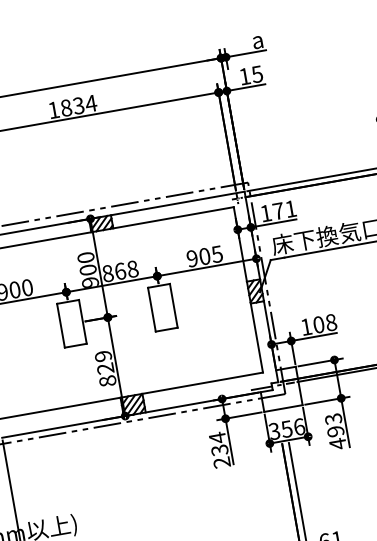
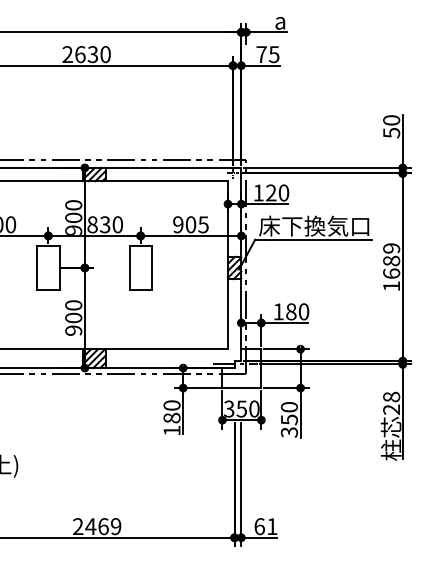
text: (244, 76) -> (261, 54), 15 -> 75
text: (72, 106) -> (86, 54), 1834 -> 2630
text: (284, 209) -> (277, 192), 171 -> 120
text: (126, 270) -> (111, 224), 868 -> 830
text: (324, 323) -> (297, 311), 108 -> 180
text: (105, 368) -> (73, 317), 829 -> 900
text: (299, 426) -> (254, 408), 356 -> 350
text: (334, 432) -> (288, 420), 493 -> 350
text: (219, 449) -> (171, 417), 234 -> 180

